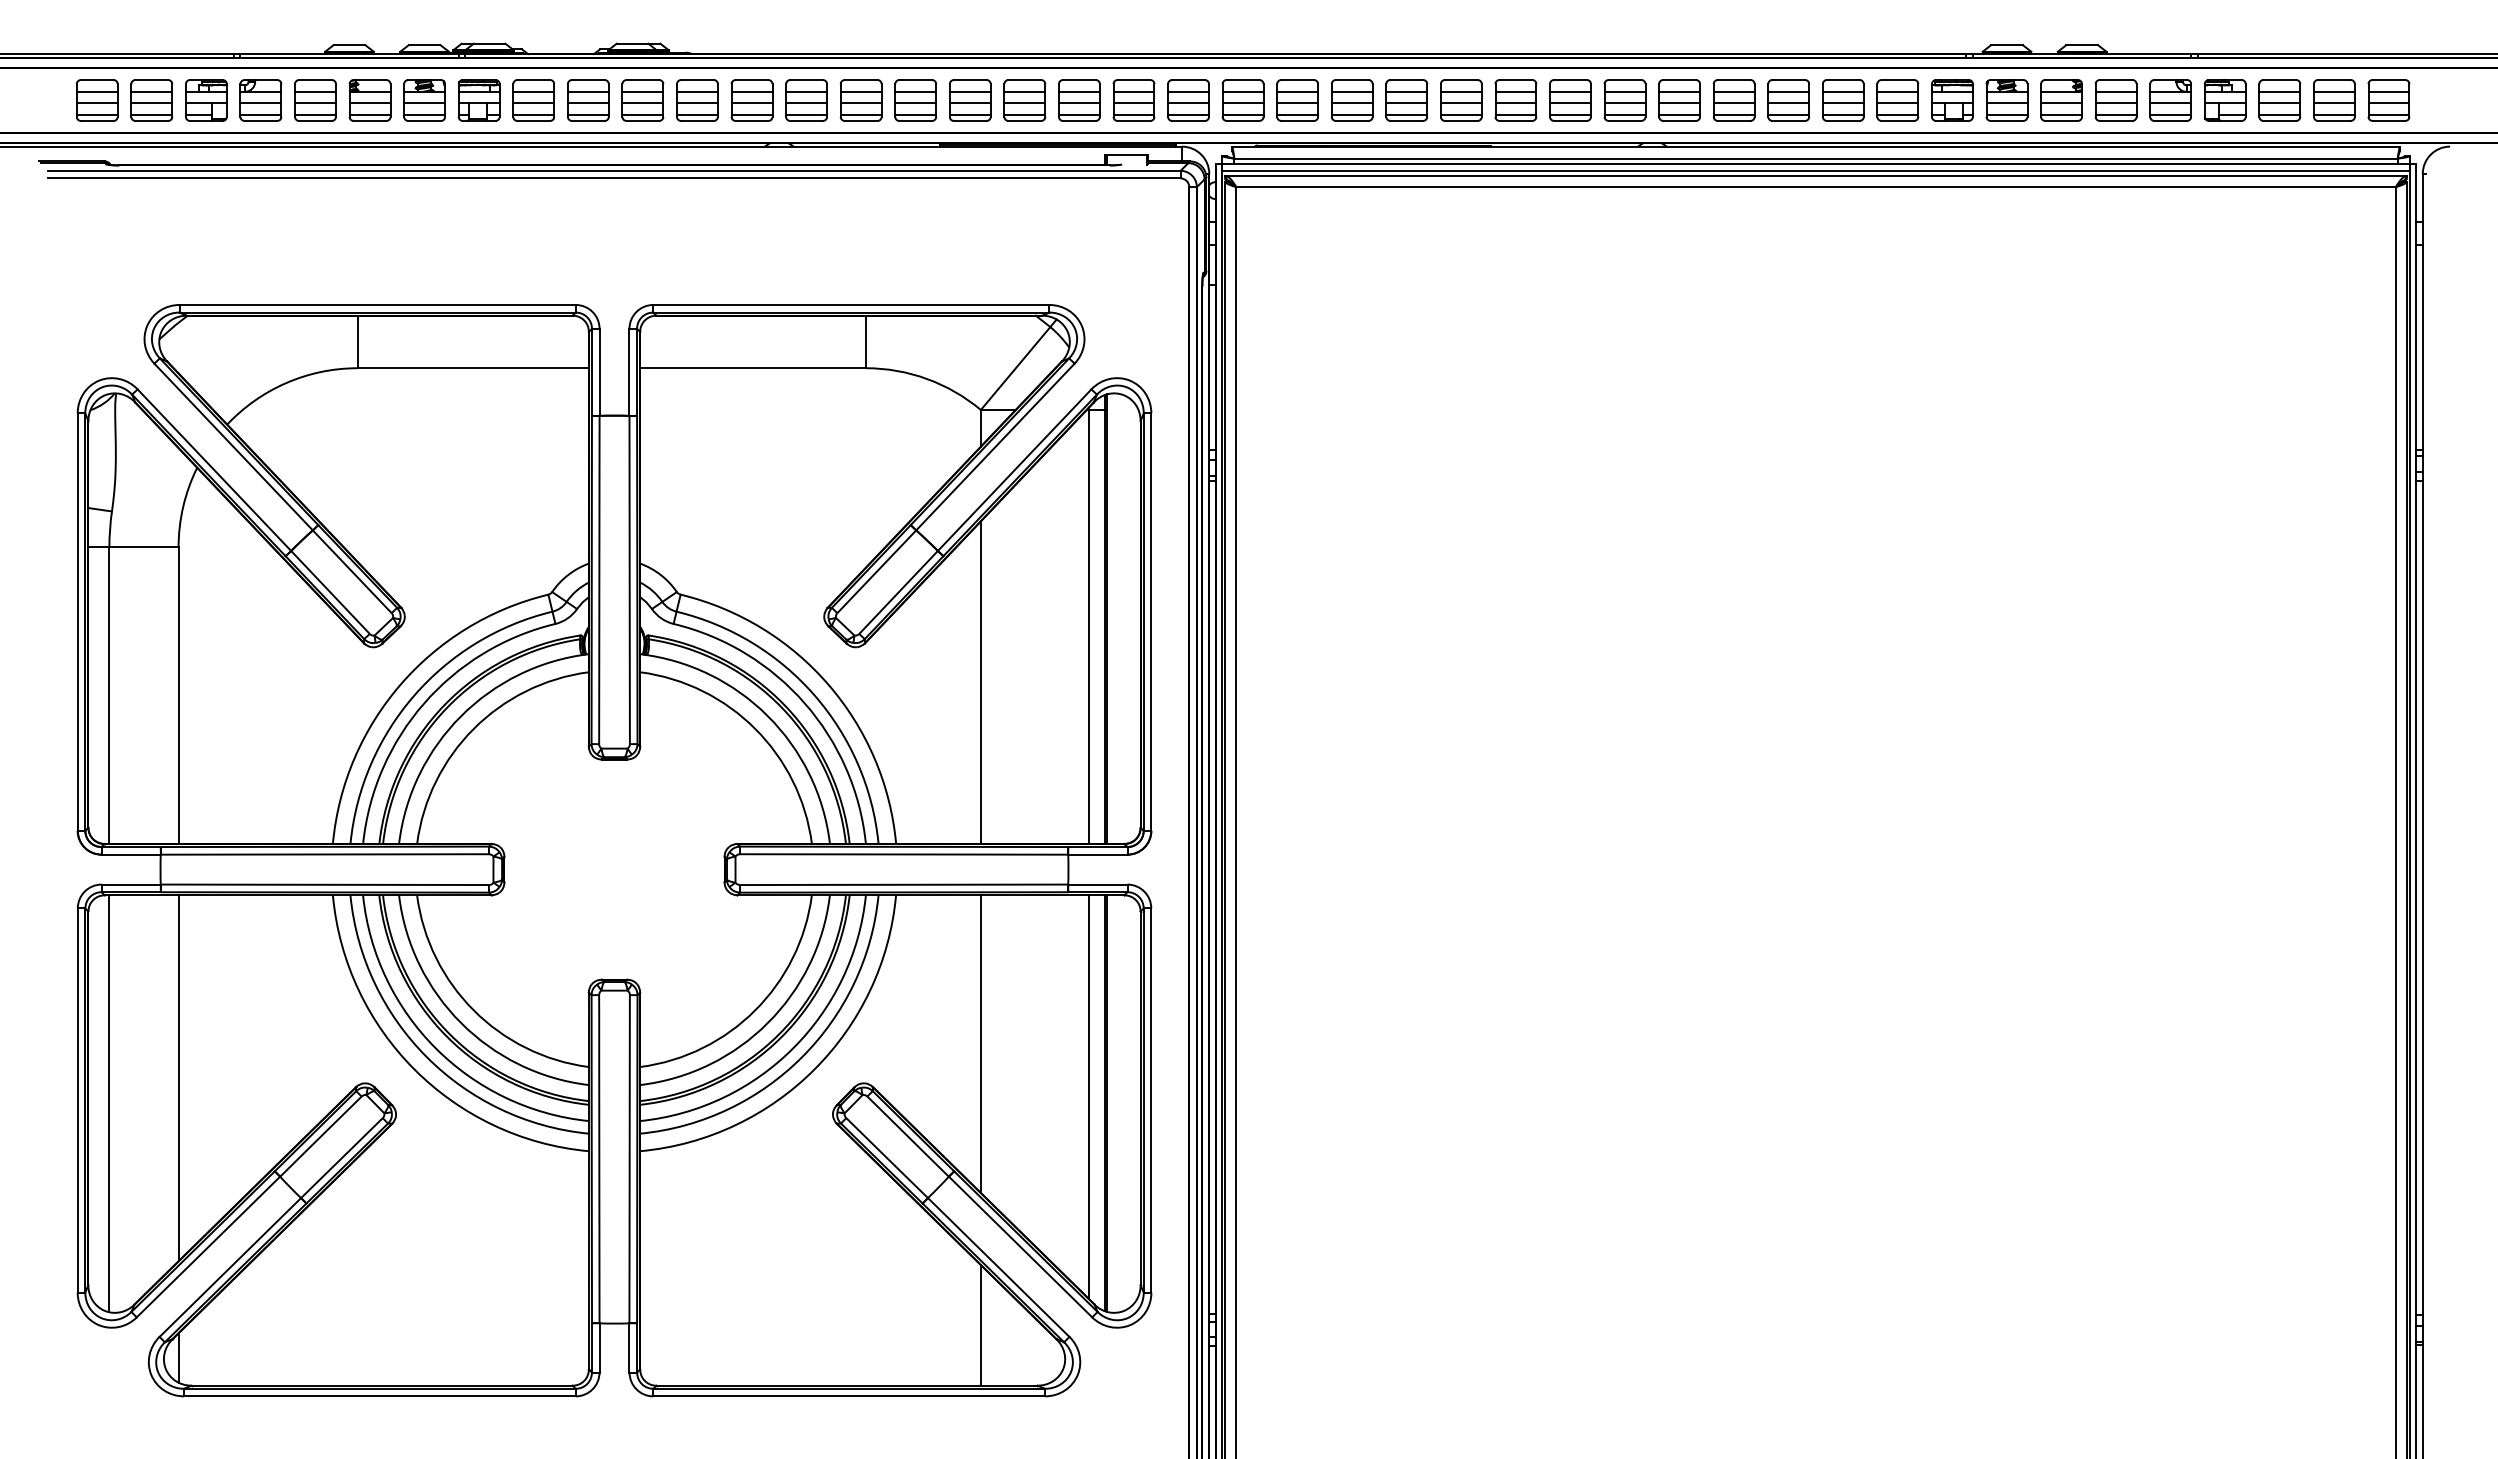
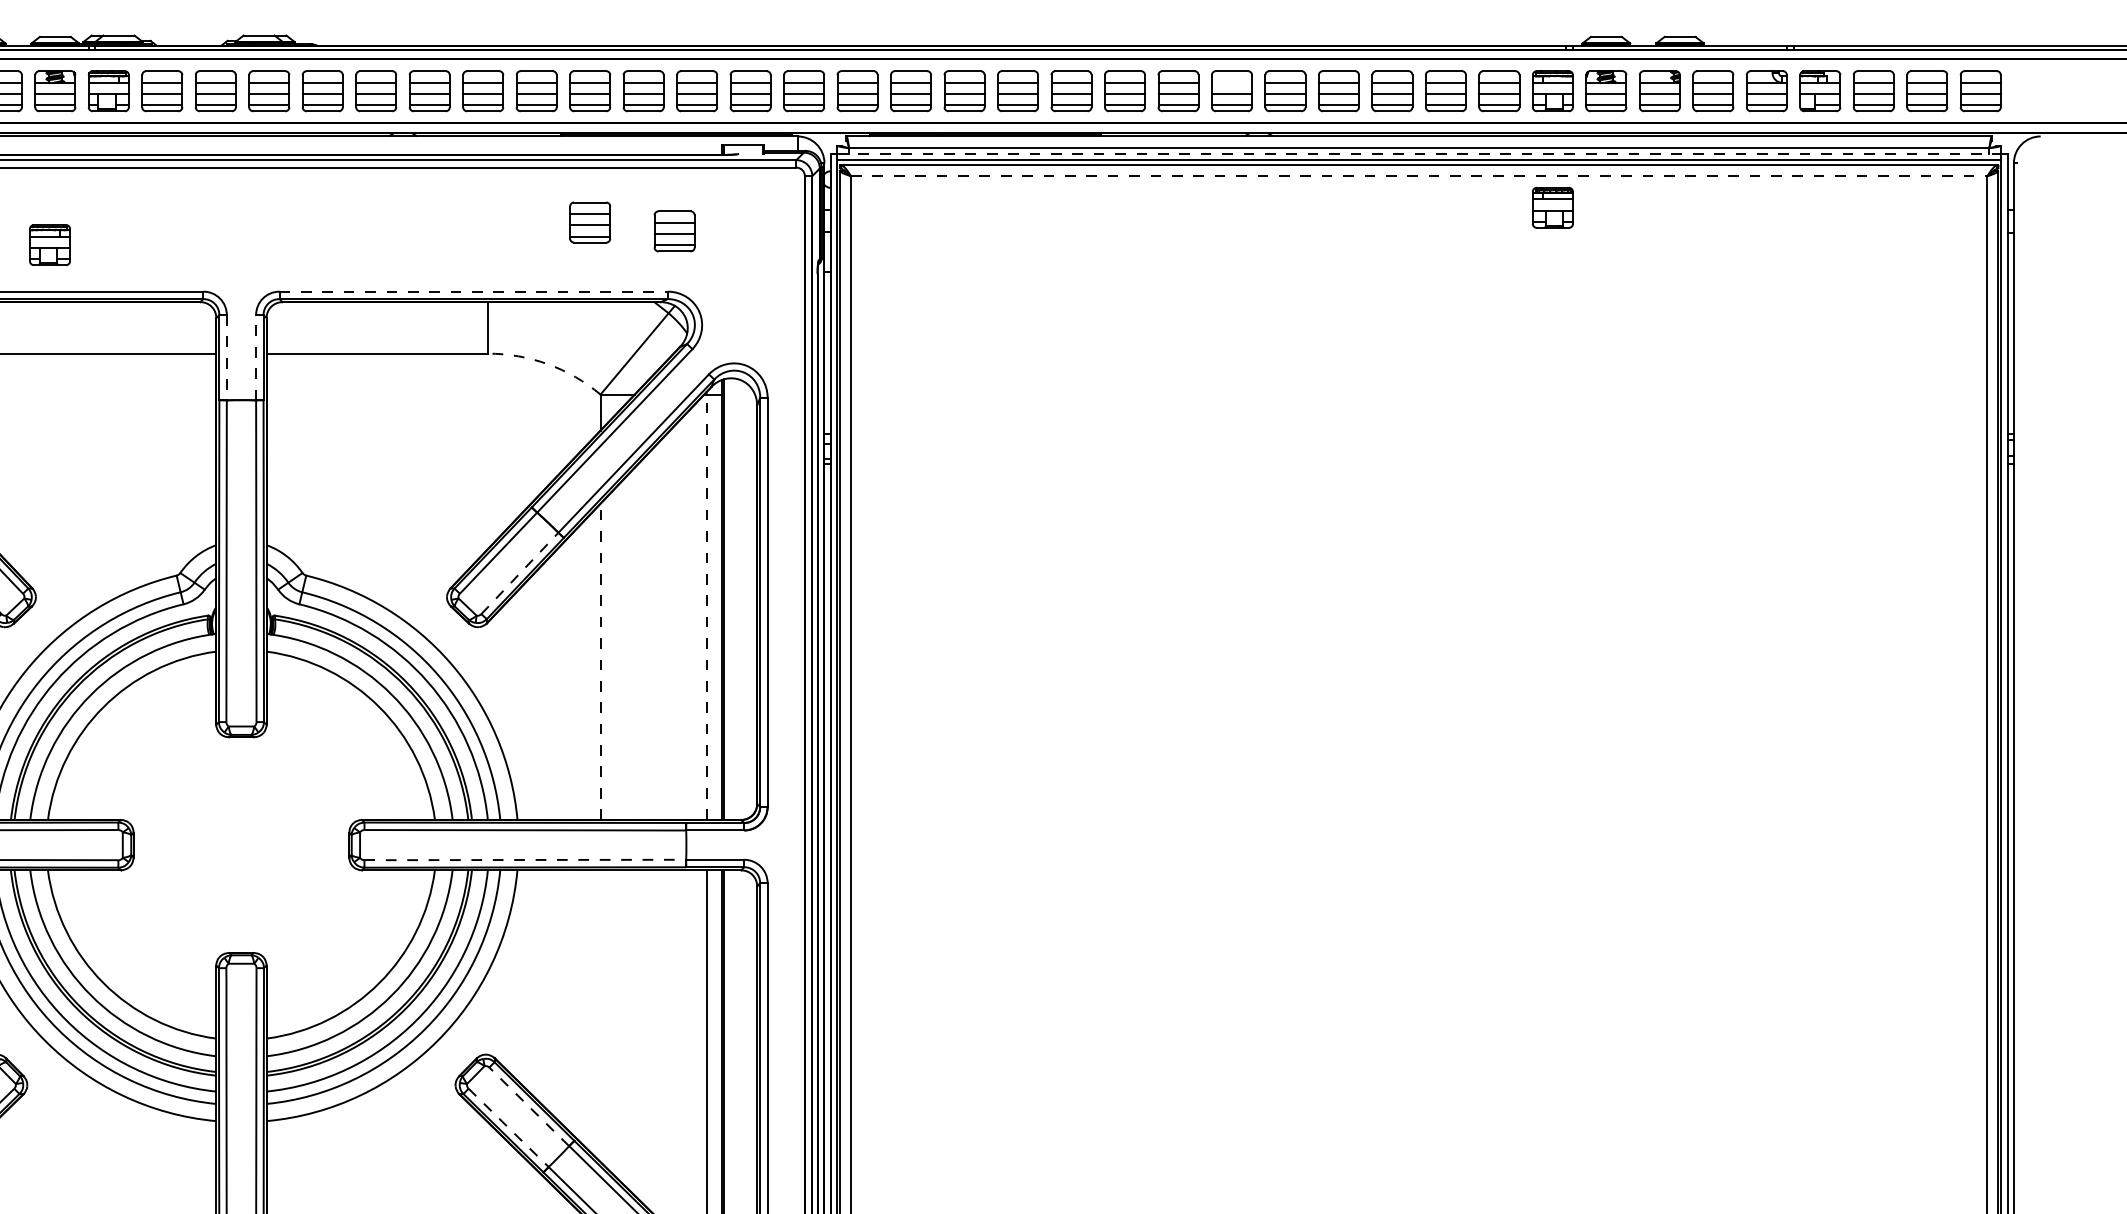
line: (1624, 91) -> (1231, 82), removed
line: (1816, 164) -> (1419, 153), solid -> dashed
line: (1816, 187) -> (1419, 176), solid -> dashed
part: (1952, 219) -> (1552, 207), added
part: (970, 234) -> (590, 222), added
part: (1056, 243) -> (674, 231), added
part: (418, 257) -> (49, 245), added
line: (851, 304) -> (473, 291), solid -> dashed
line: (629, 371) -> (256, 356), solid -> dashed
line: (599, 372) -> (226, 357), solid -> dashed
arc: (927, 378) -> (548, 363), solid -> dashed
line: (898, 592) -> (519, 573), solid -> dashed
line: (1089, 626) -> (707, 606), solid -> dashed
line: (980, 682) -> (600, 661), solid -> dashed
line: (902, 884) -> (523, 859), solid -> dashed
line: (980, 1044) -> (600, 1016), removed
line: (908, 1136) -> (529, 1106), solid -> dashed
line: (886, 1157) -> (508, 1127), solid -> dashed

